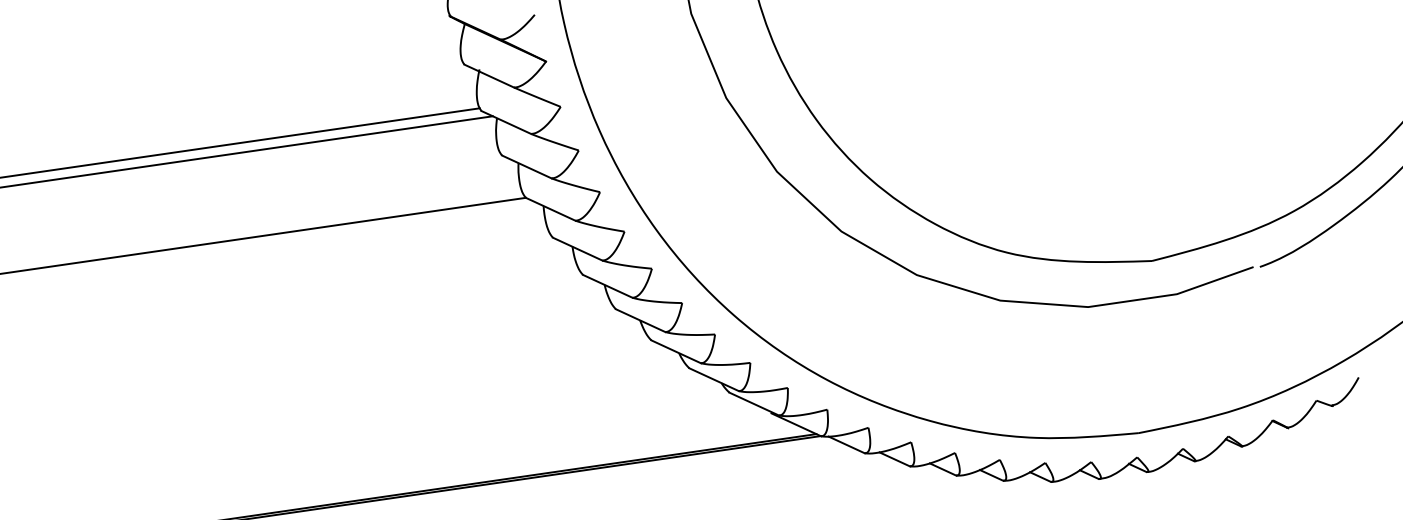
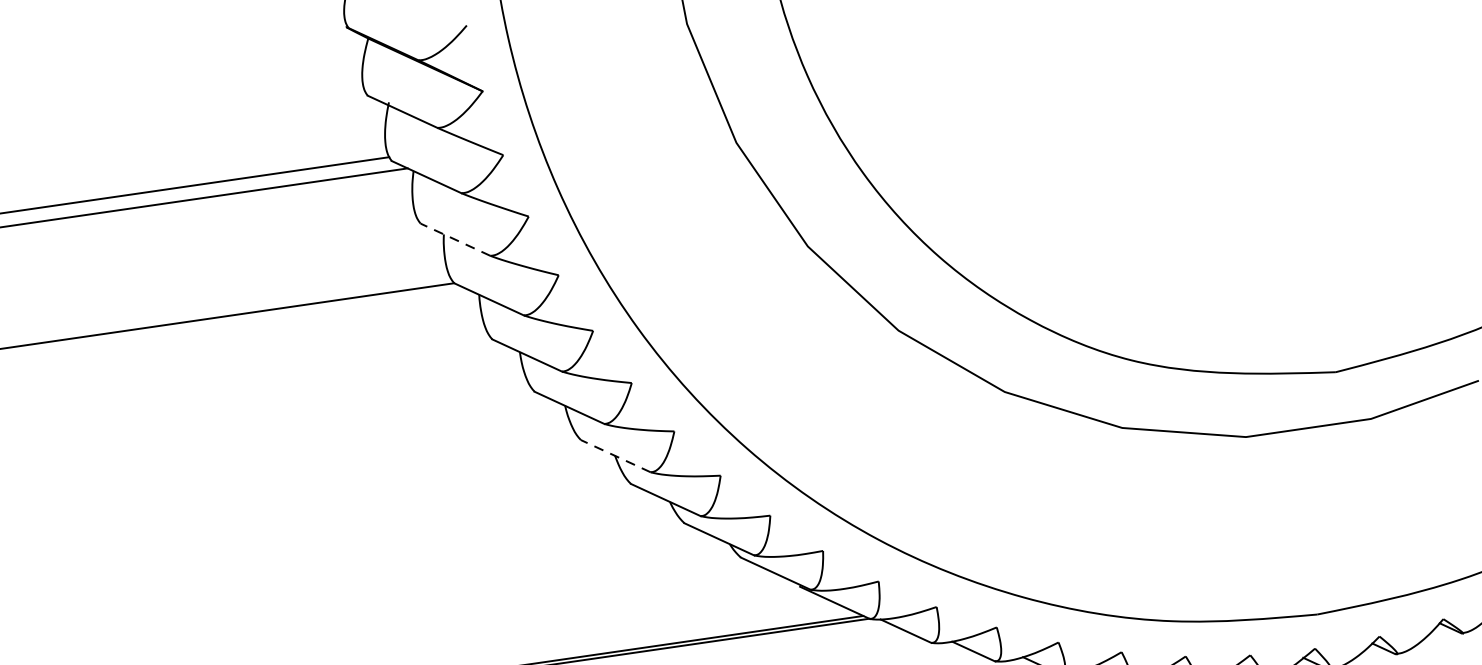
line: (526, 166) -> (455, 239), solid -> dashed
line: (640, 320) -> (615, 455), solid -> dashed

